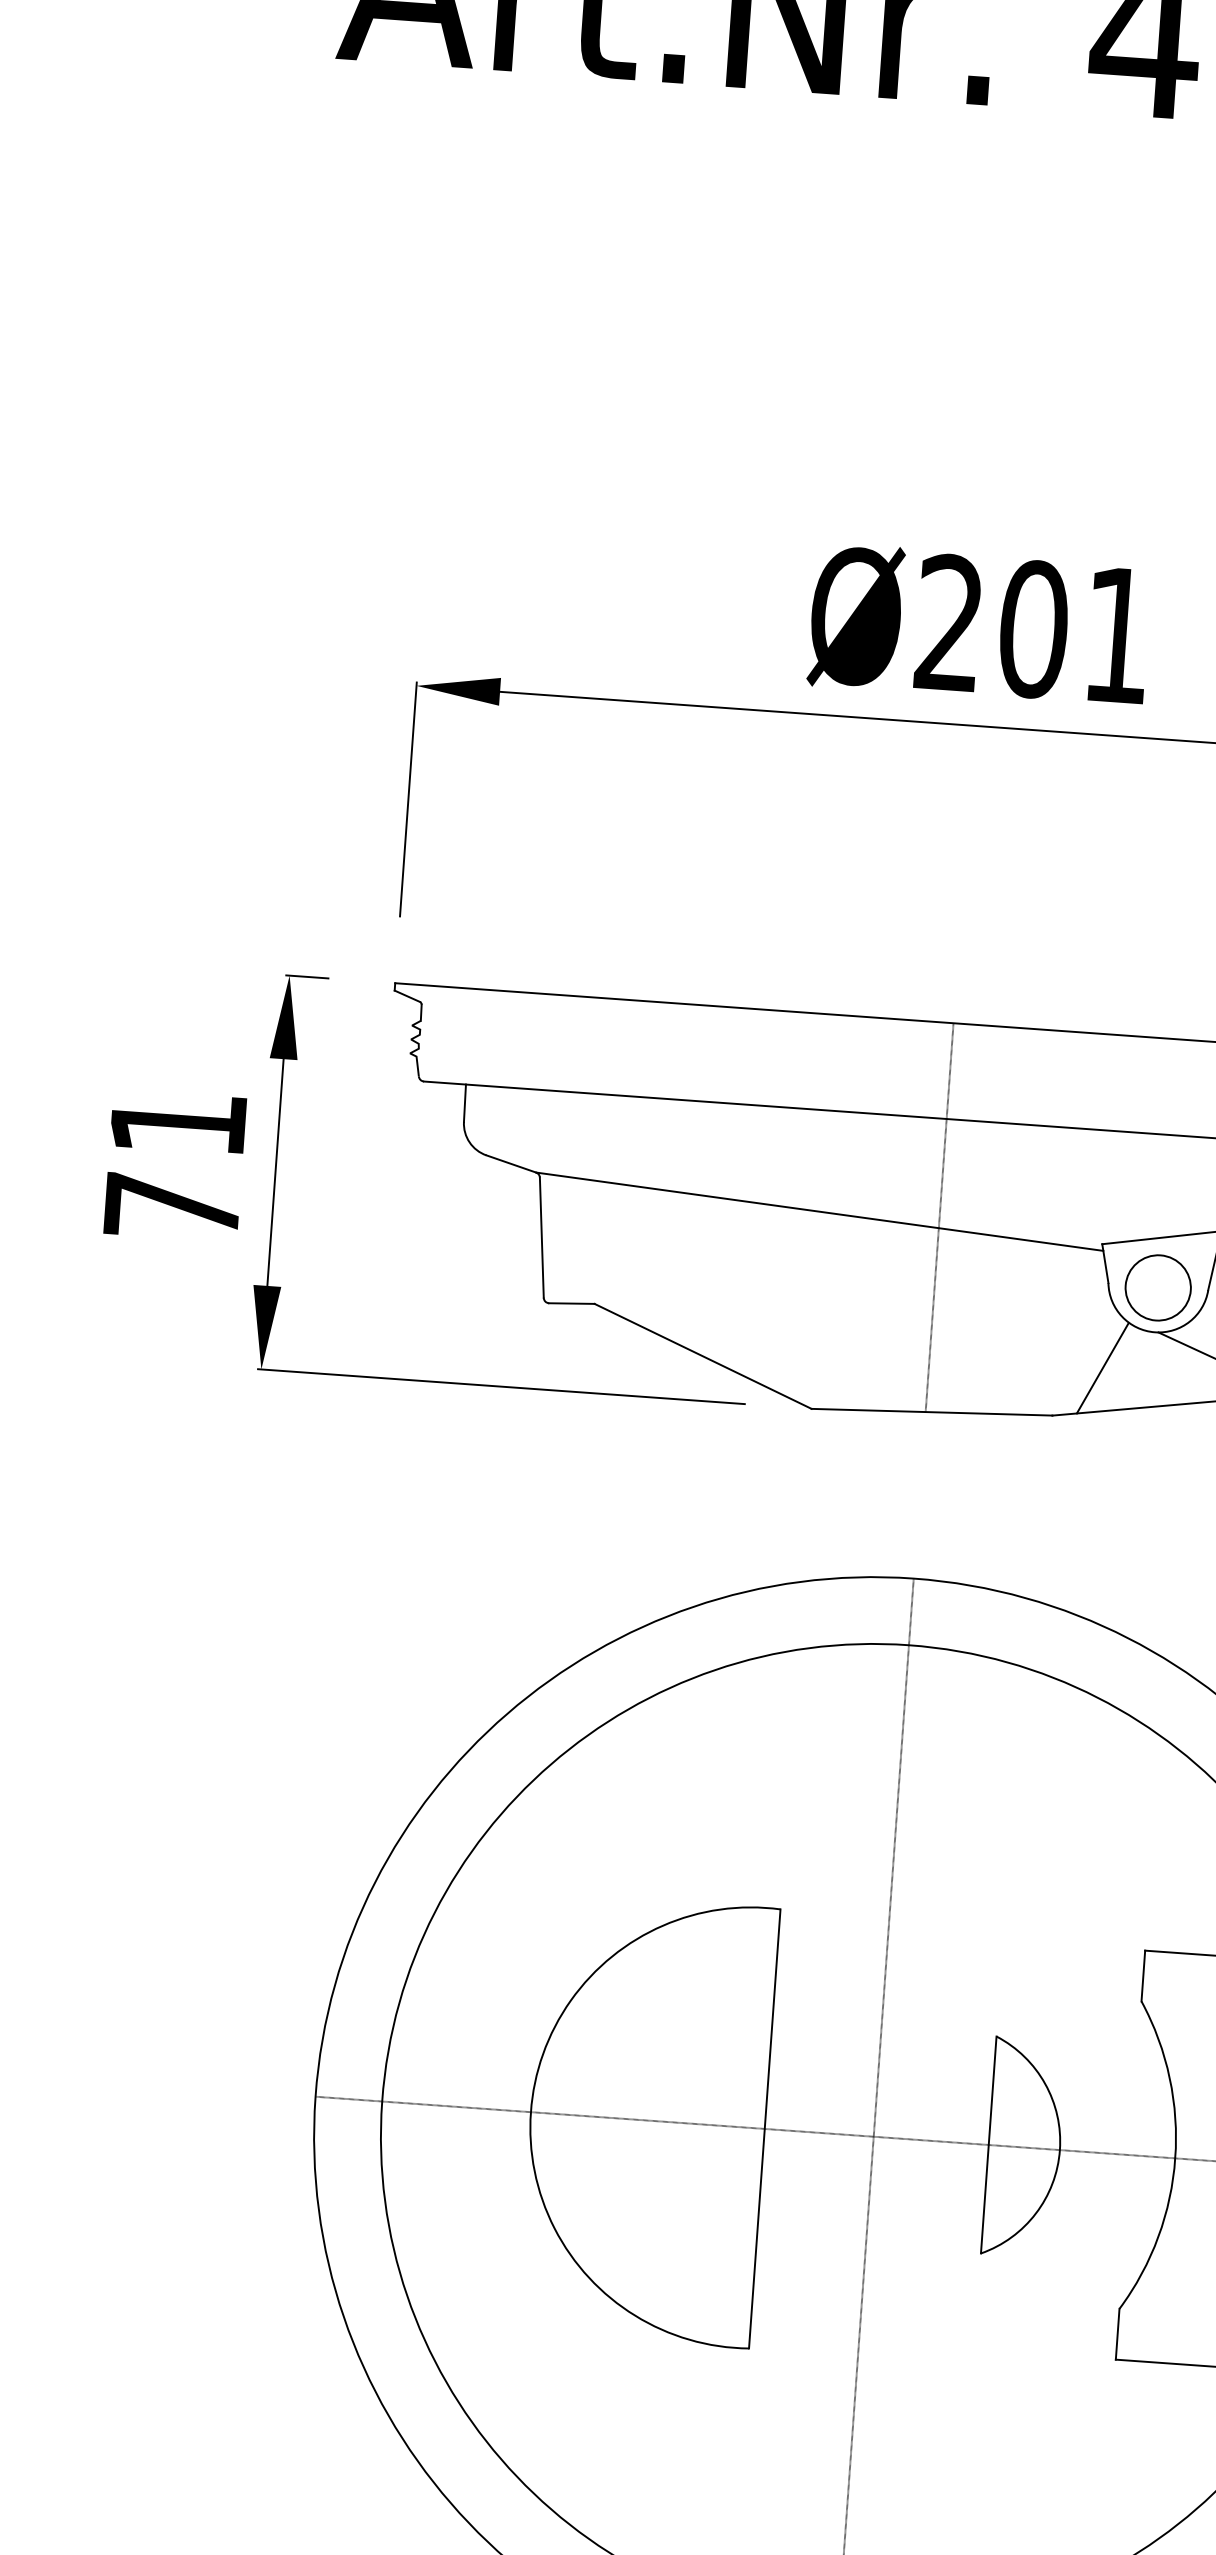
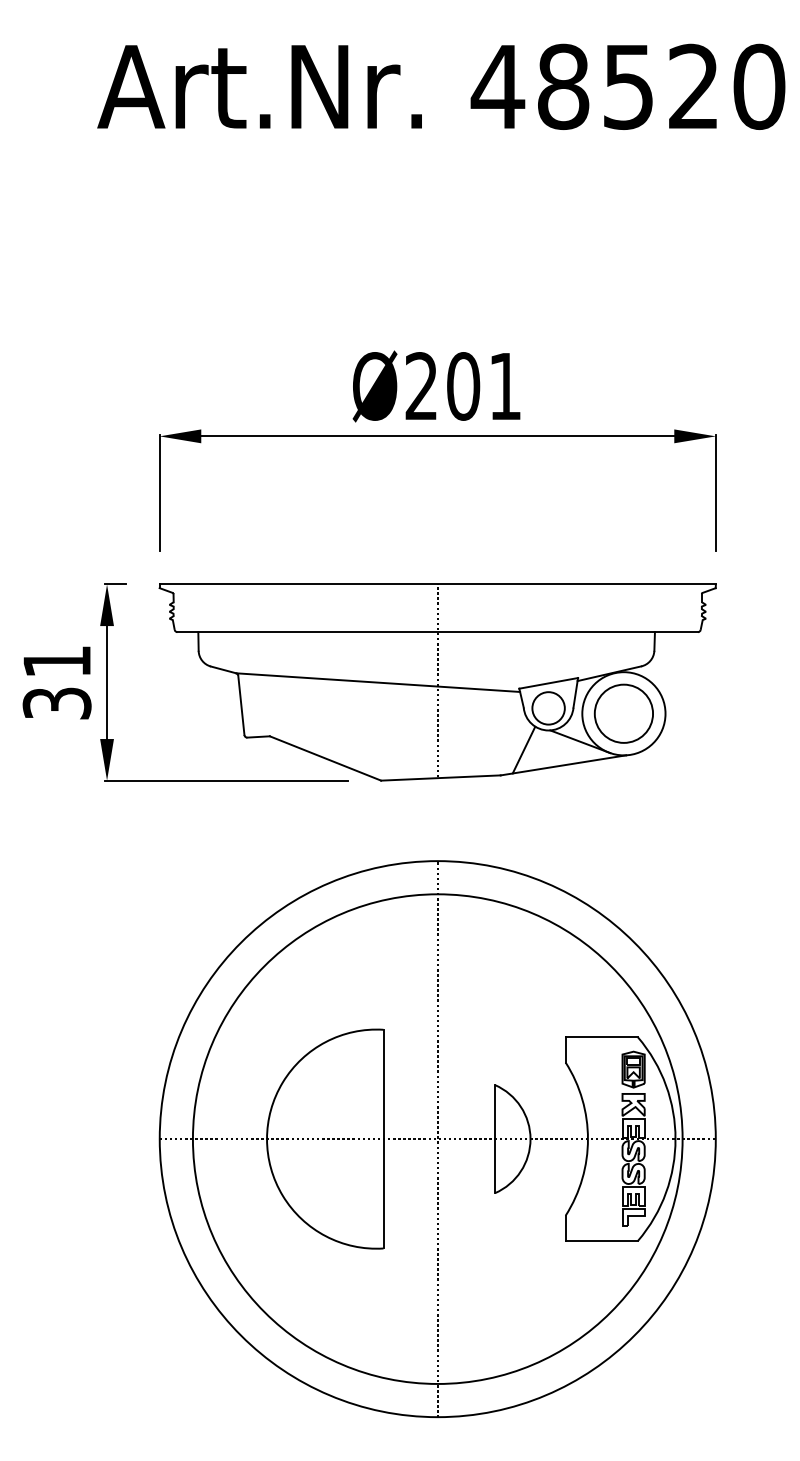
text: (170, 1207) -> (56, 703), 71 -> 31

